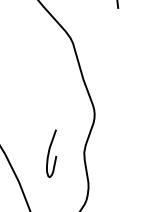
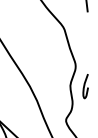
curve: (51, 152) -> (85, 85), moved

